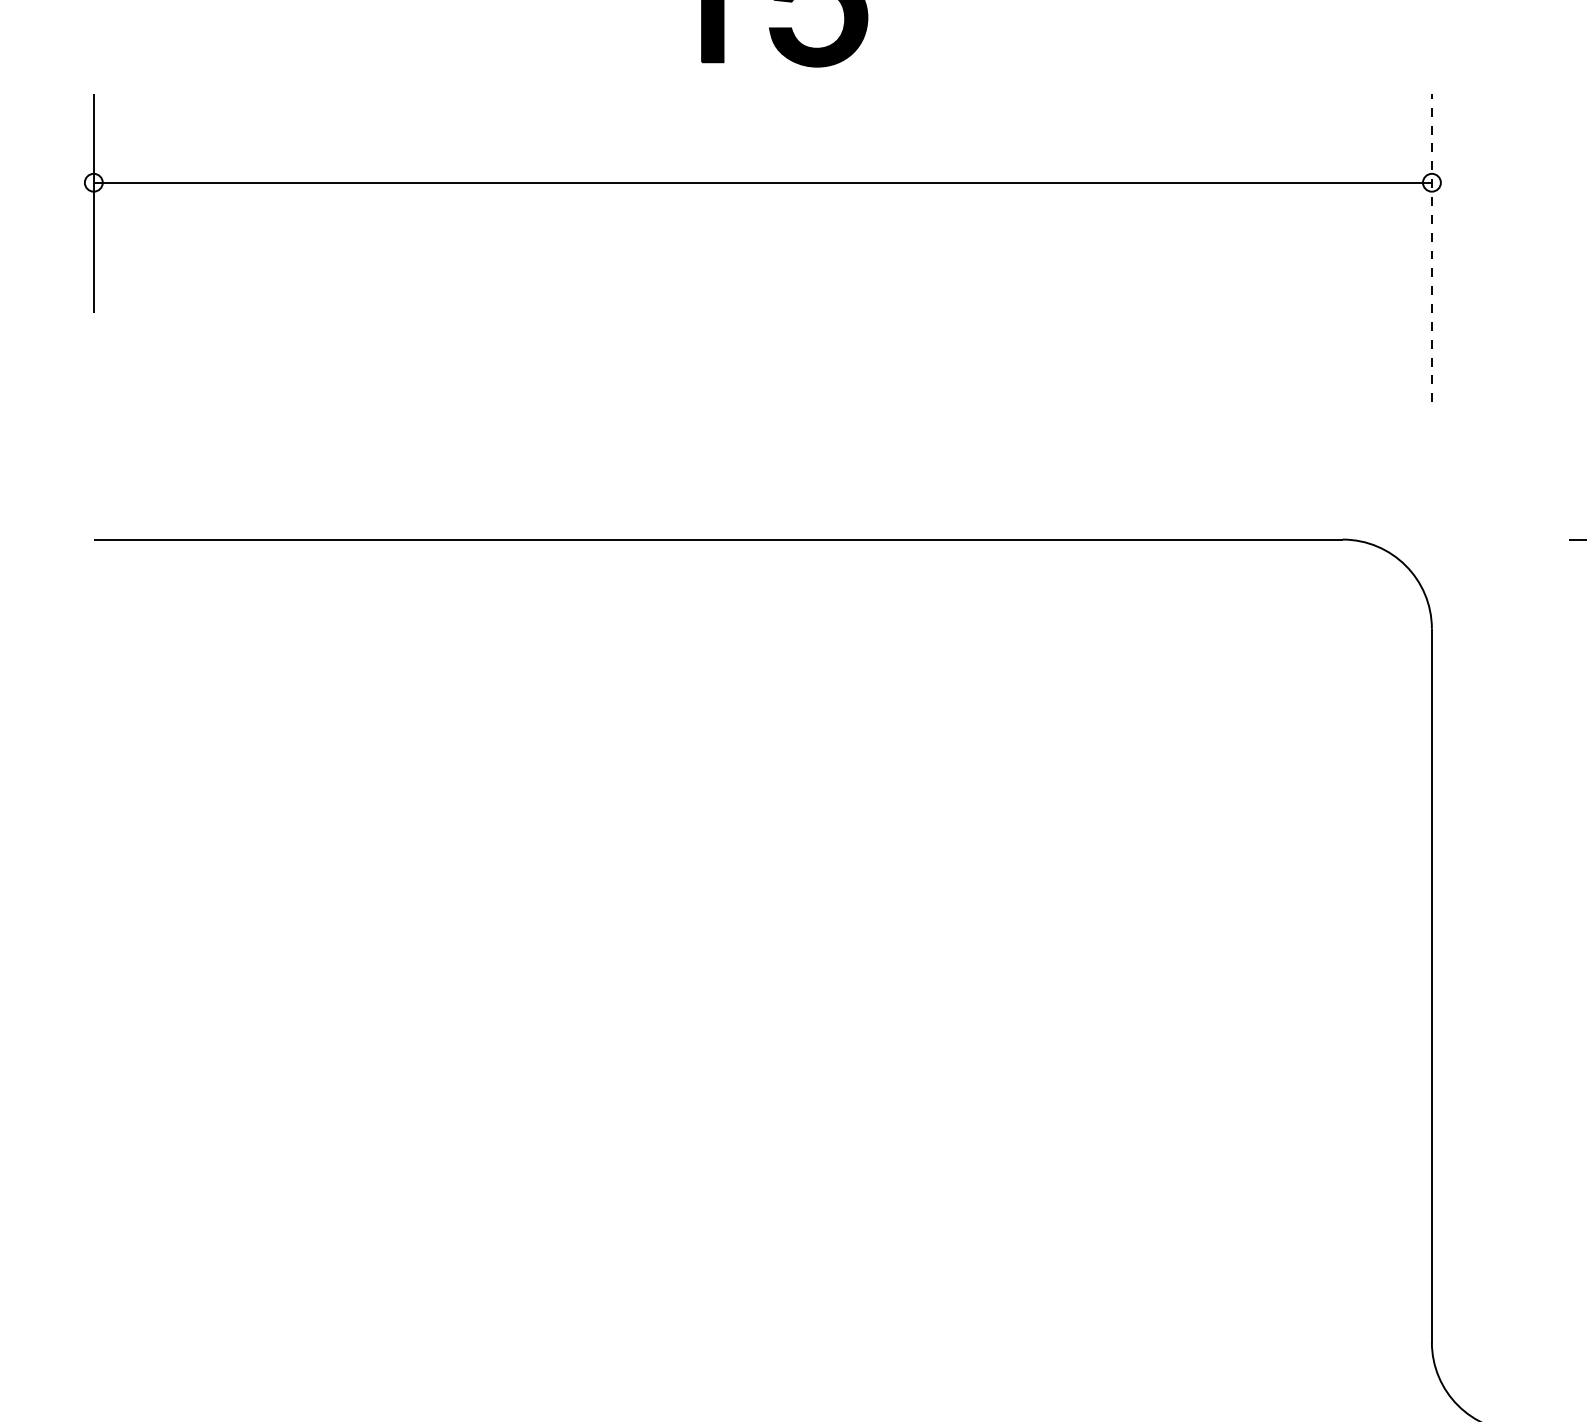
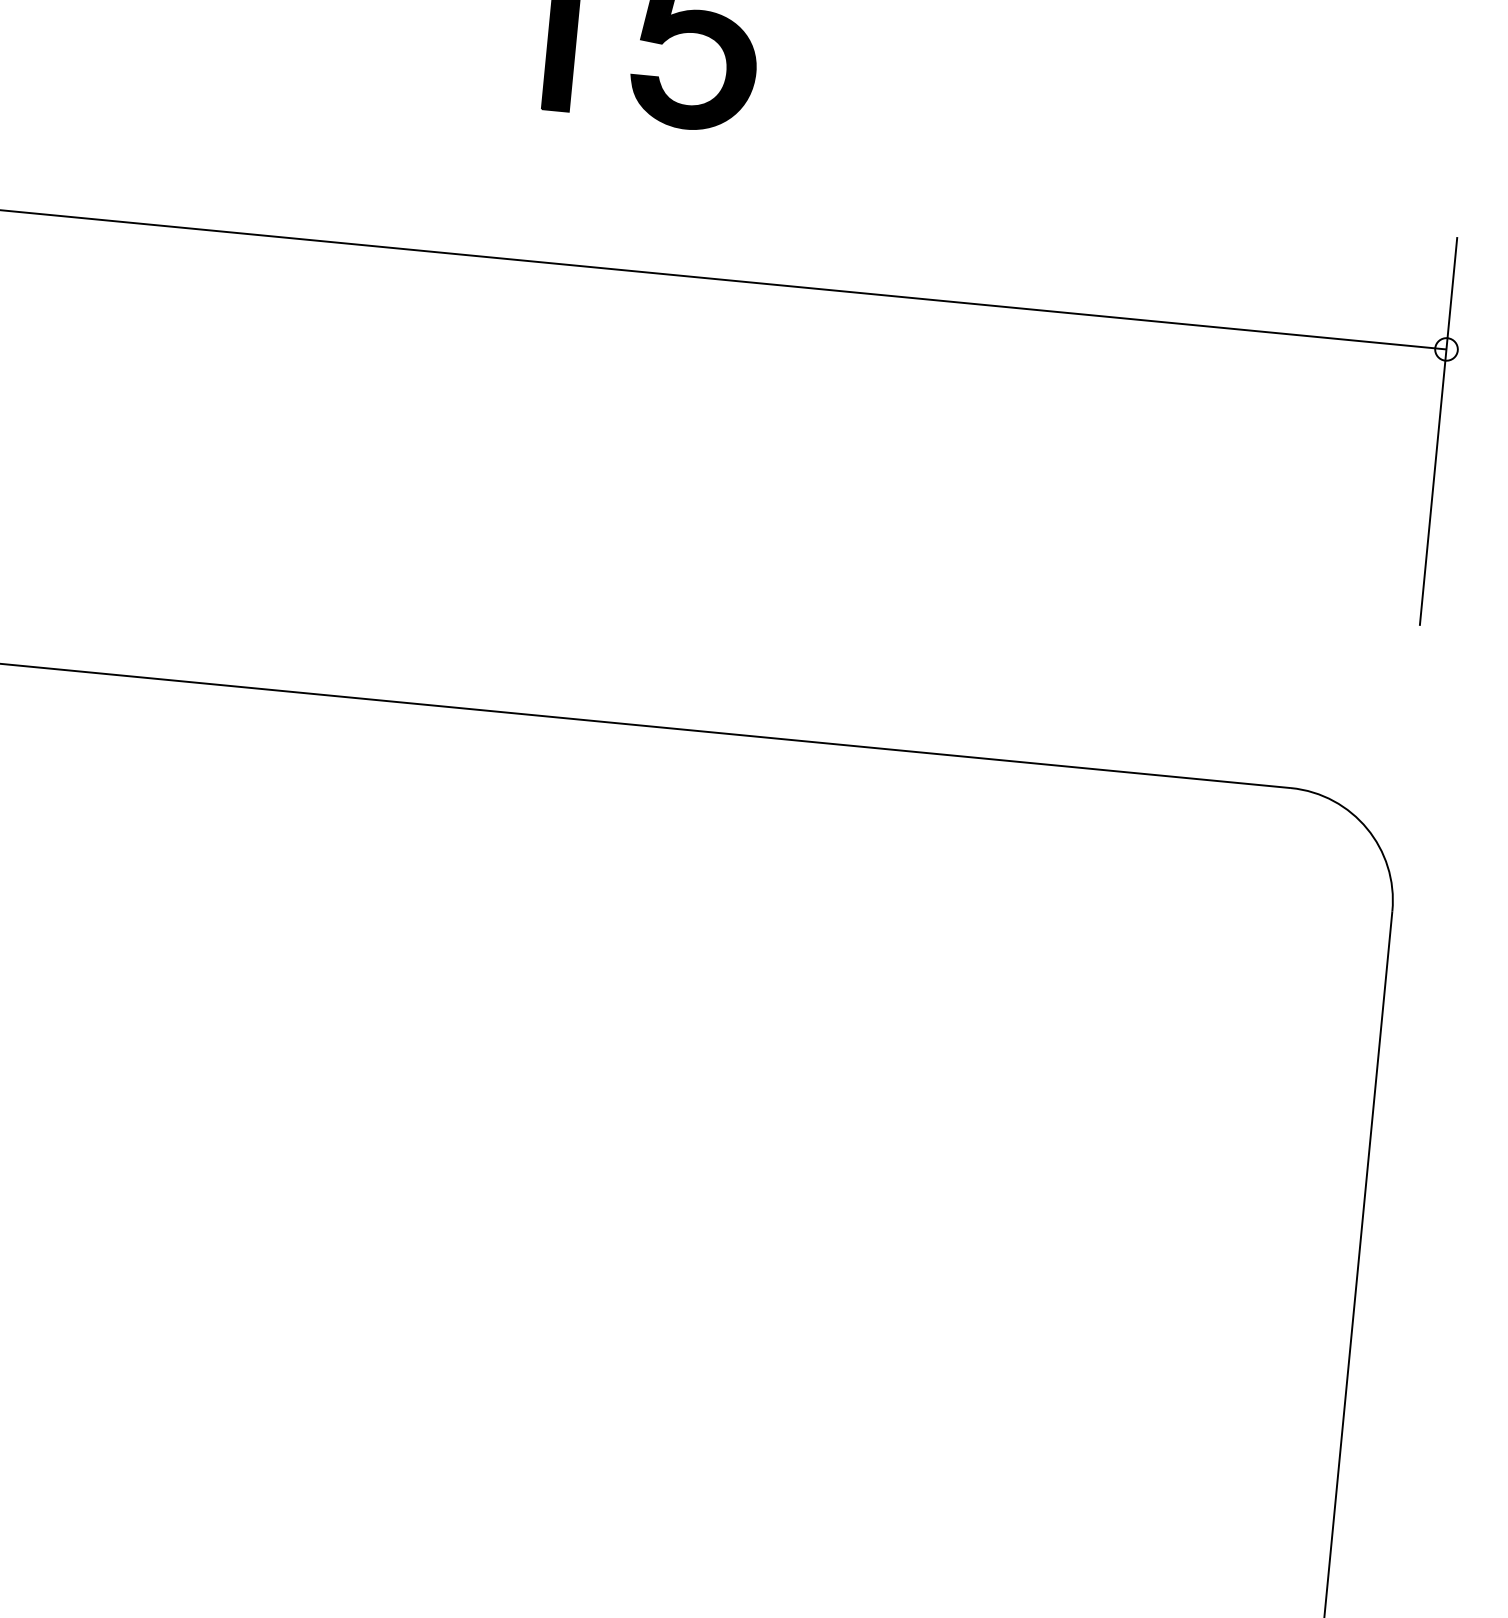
line: (1431, 247) -> (1438, 430), dashed -> solid

